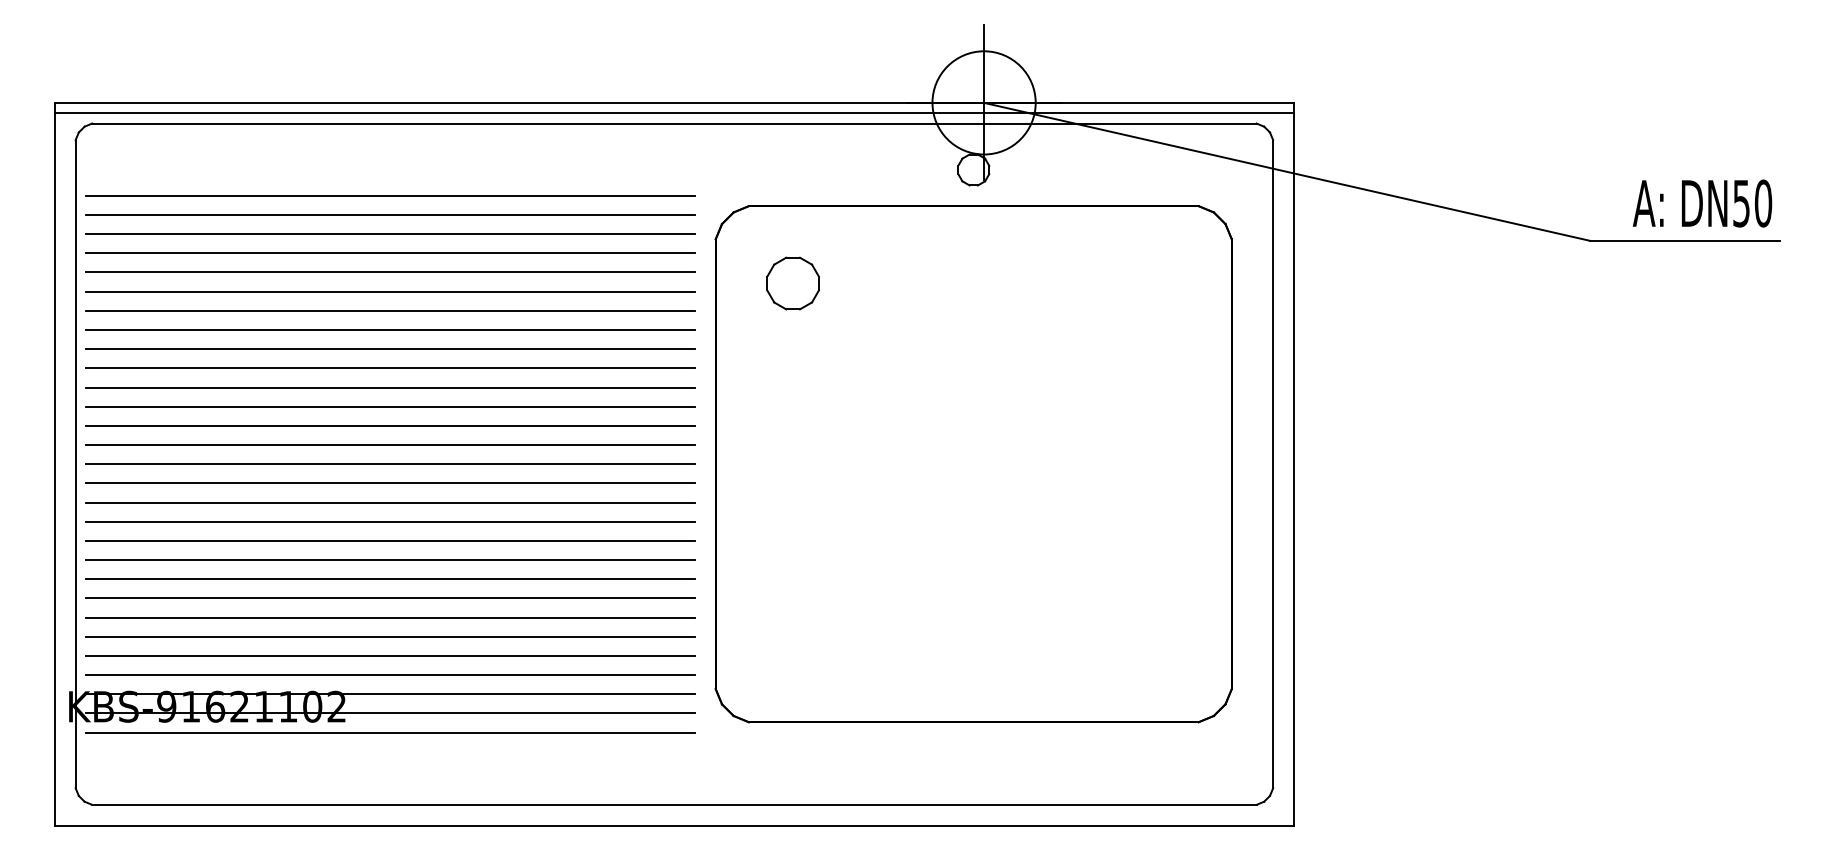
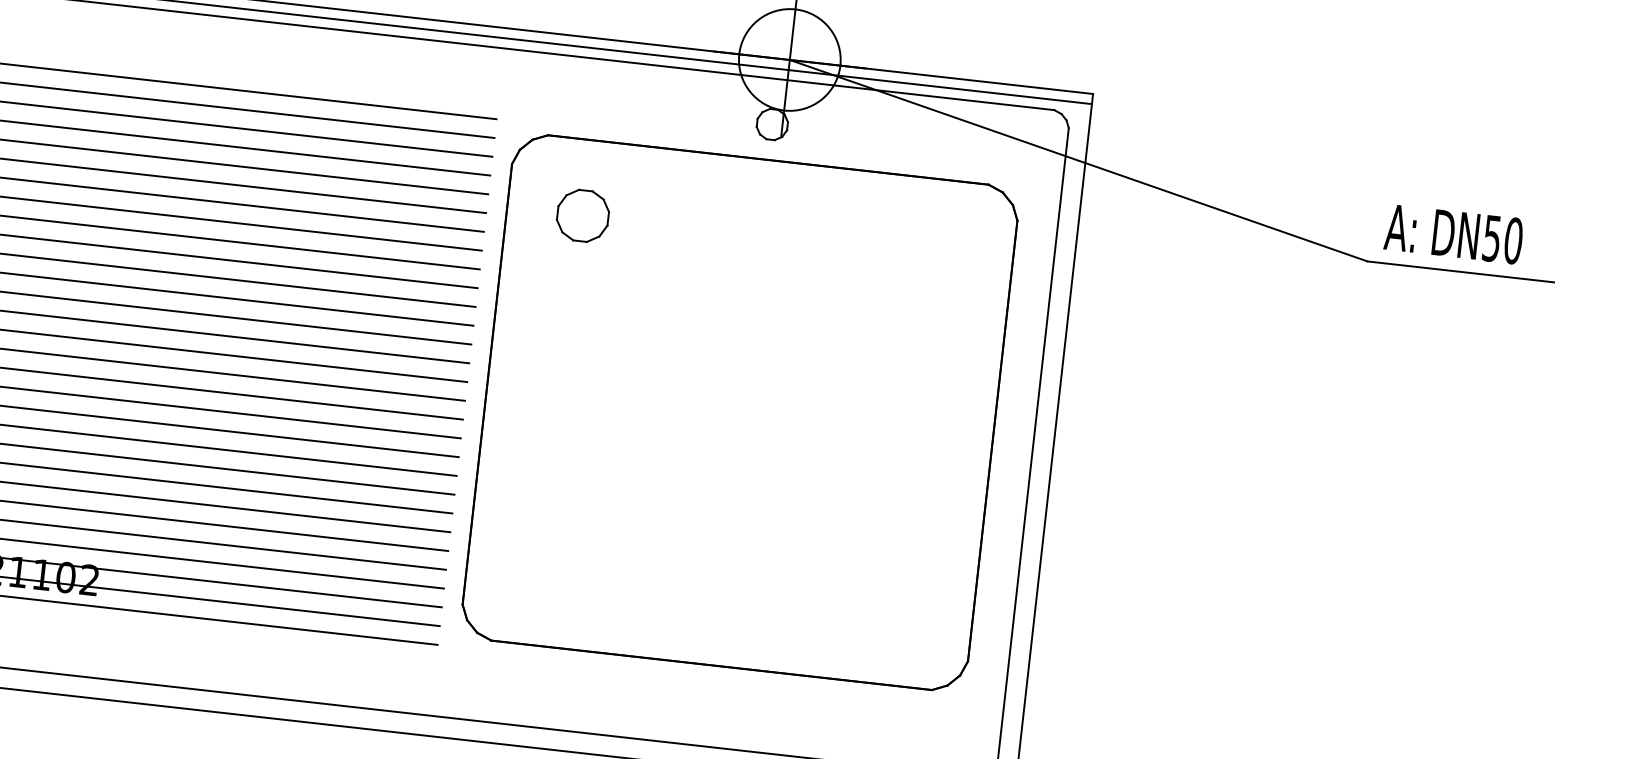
text: (1702, 203) -> (1453, 234), moved

